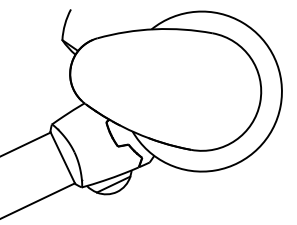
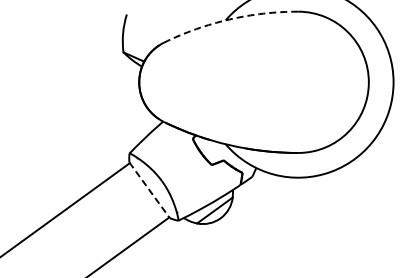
arc: (154, 29) -> (229, 19), solid -> dashed
line: (62, 158) -> (149, 190), solid -> dashed

